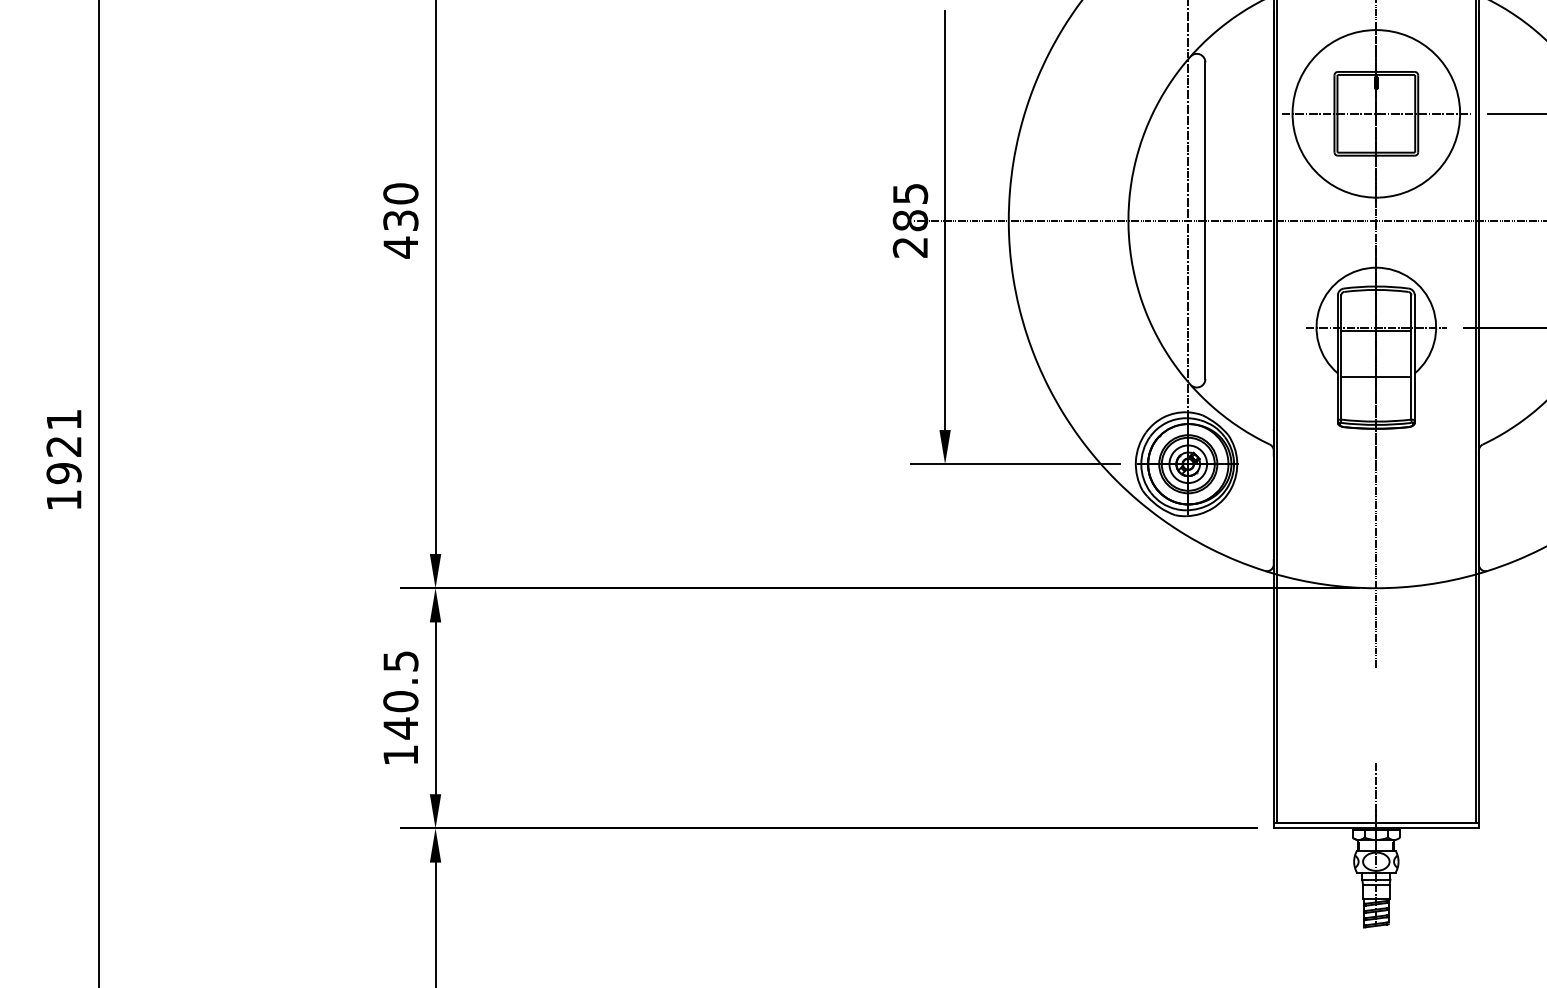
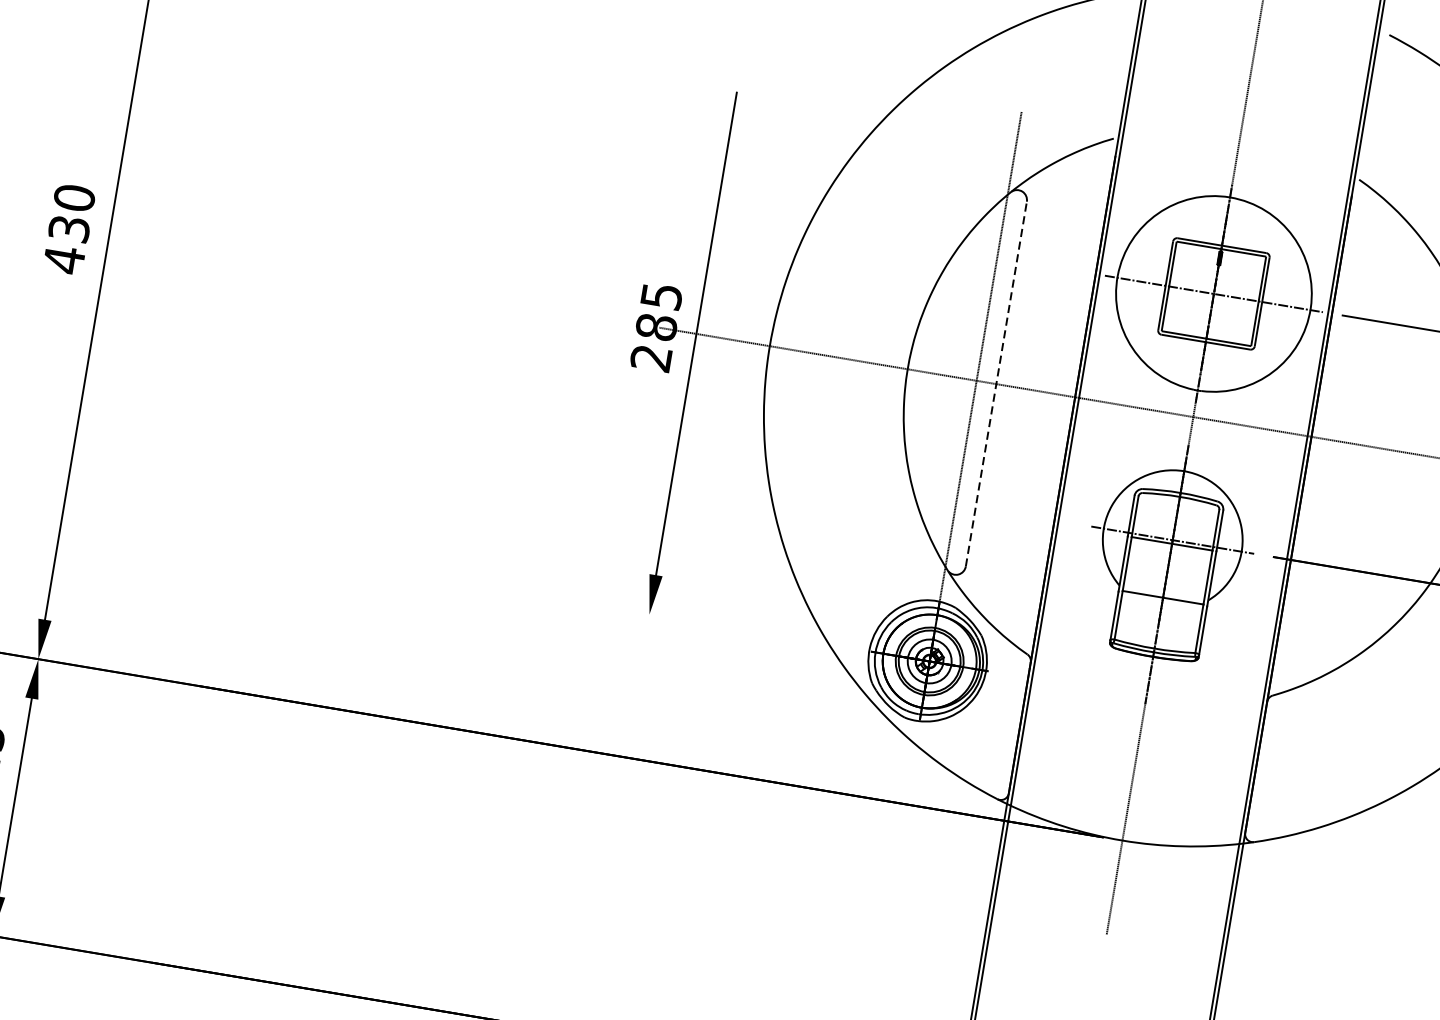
line: (1205, 220) -> (996, 383), solid -> dashed
line: (1015, 464) -> (730, 628), removed

